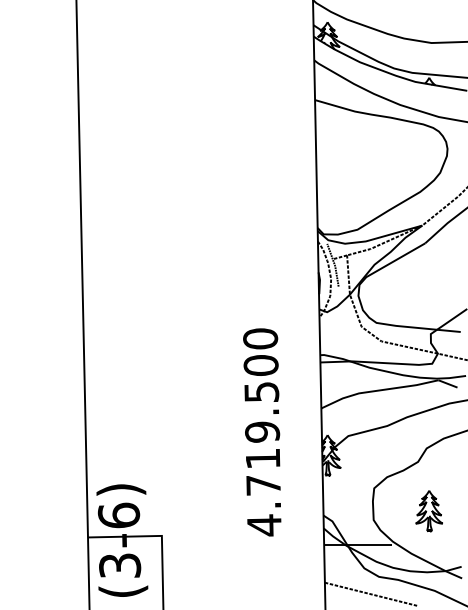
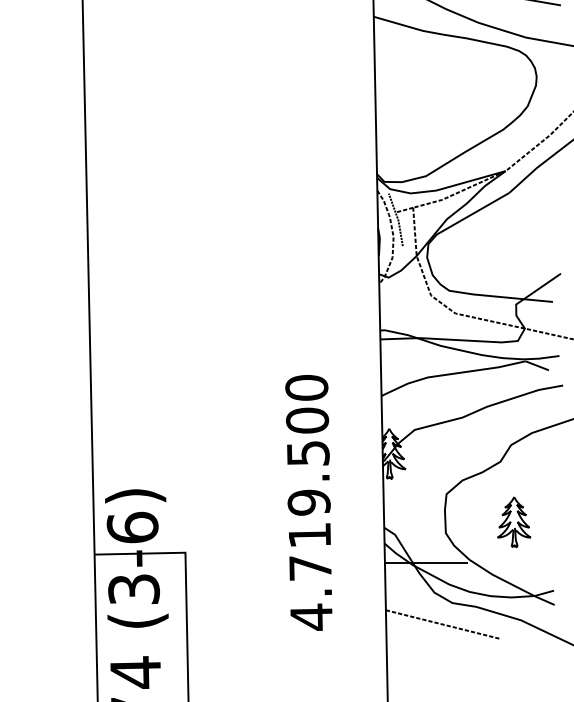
text: (262, 432) -> (309, 503), moved

